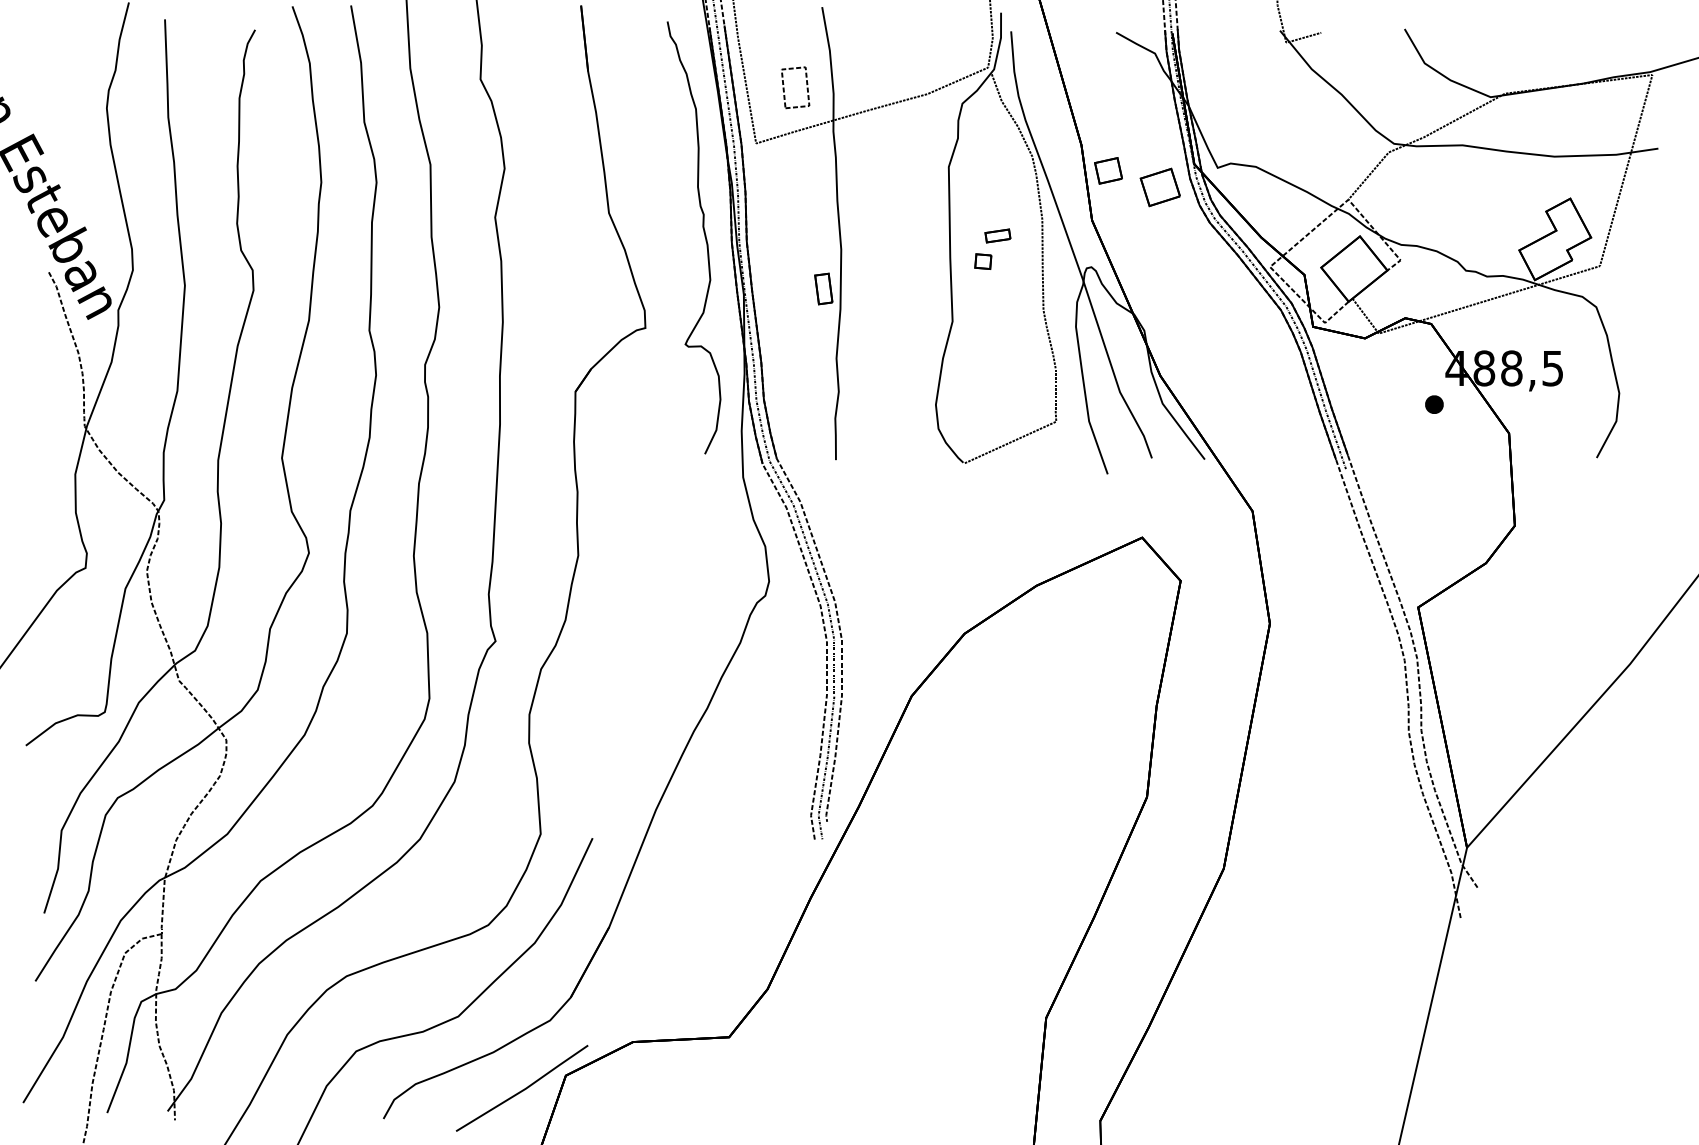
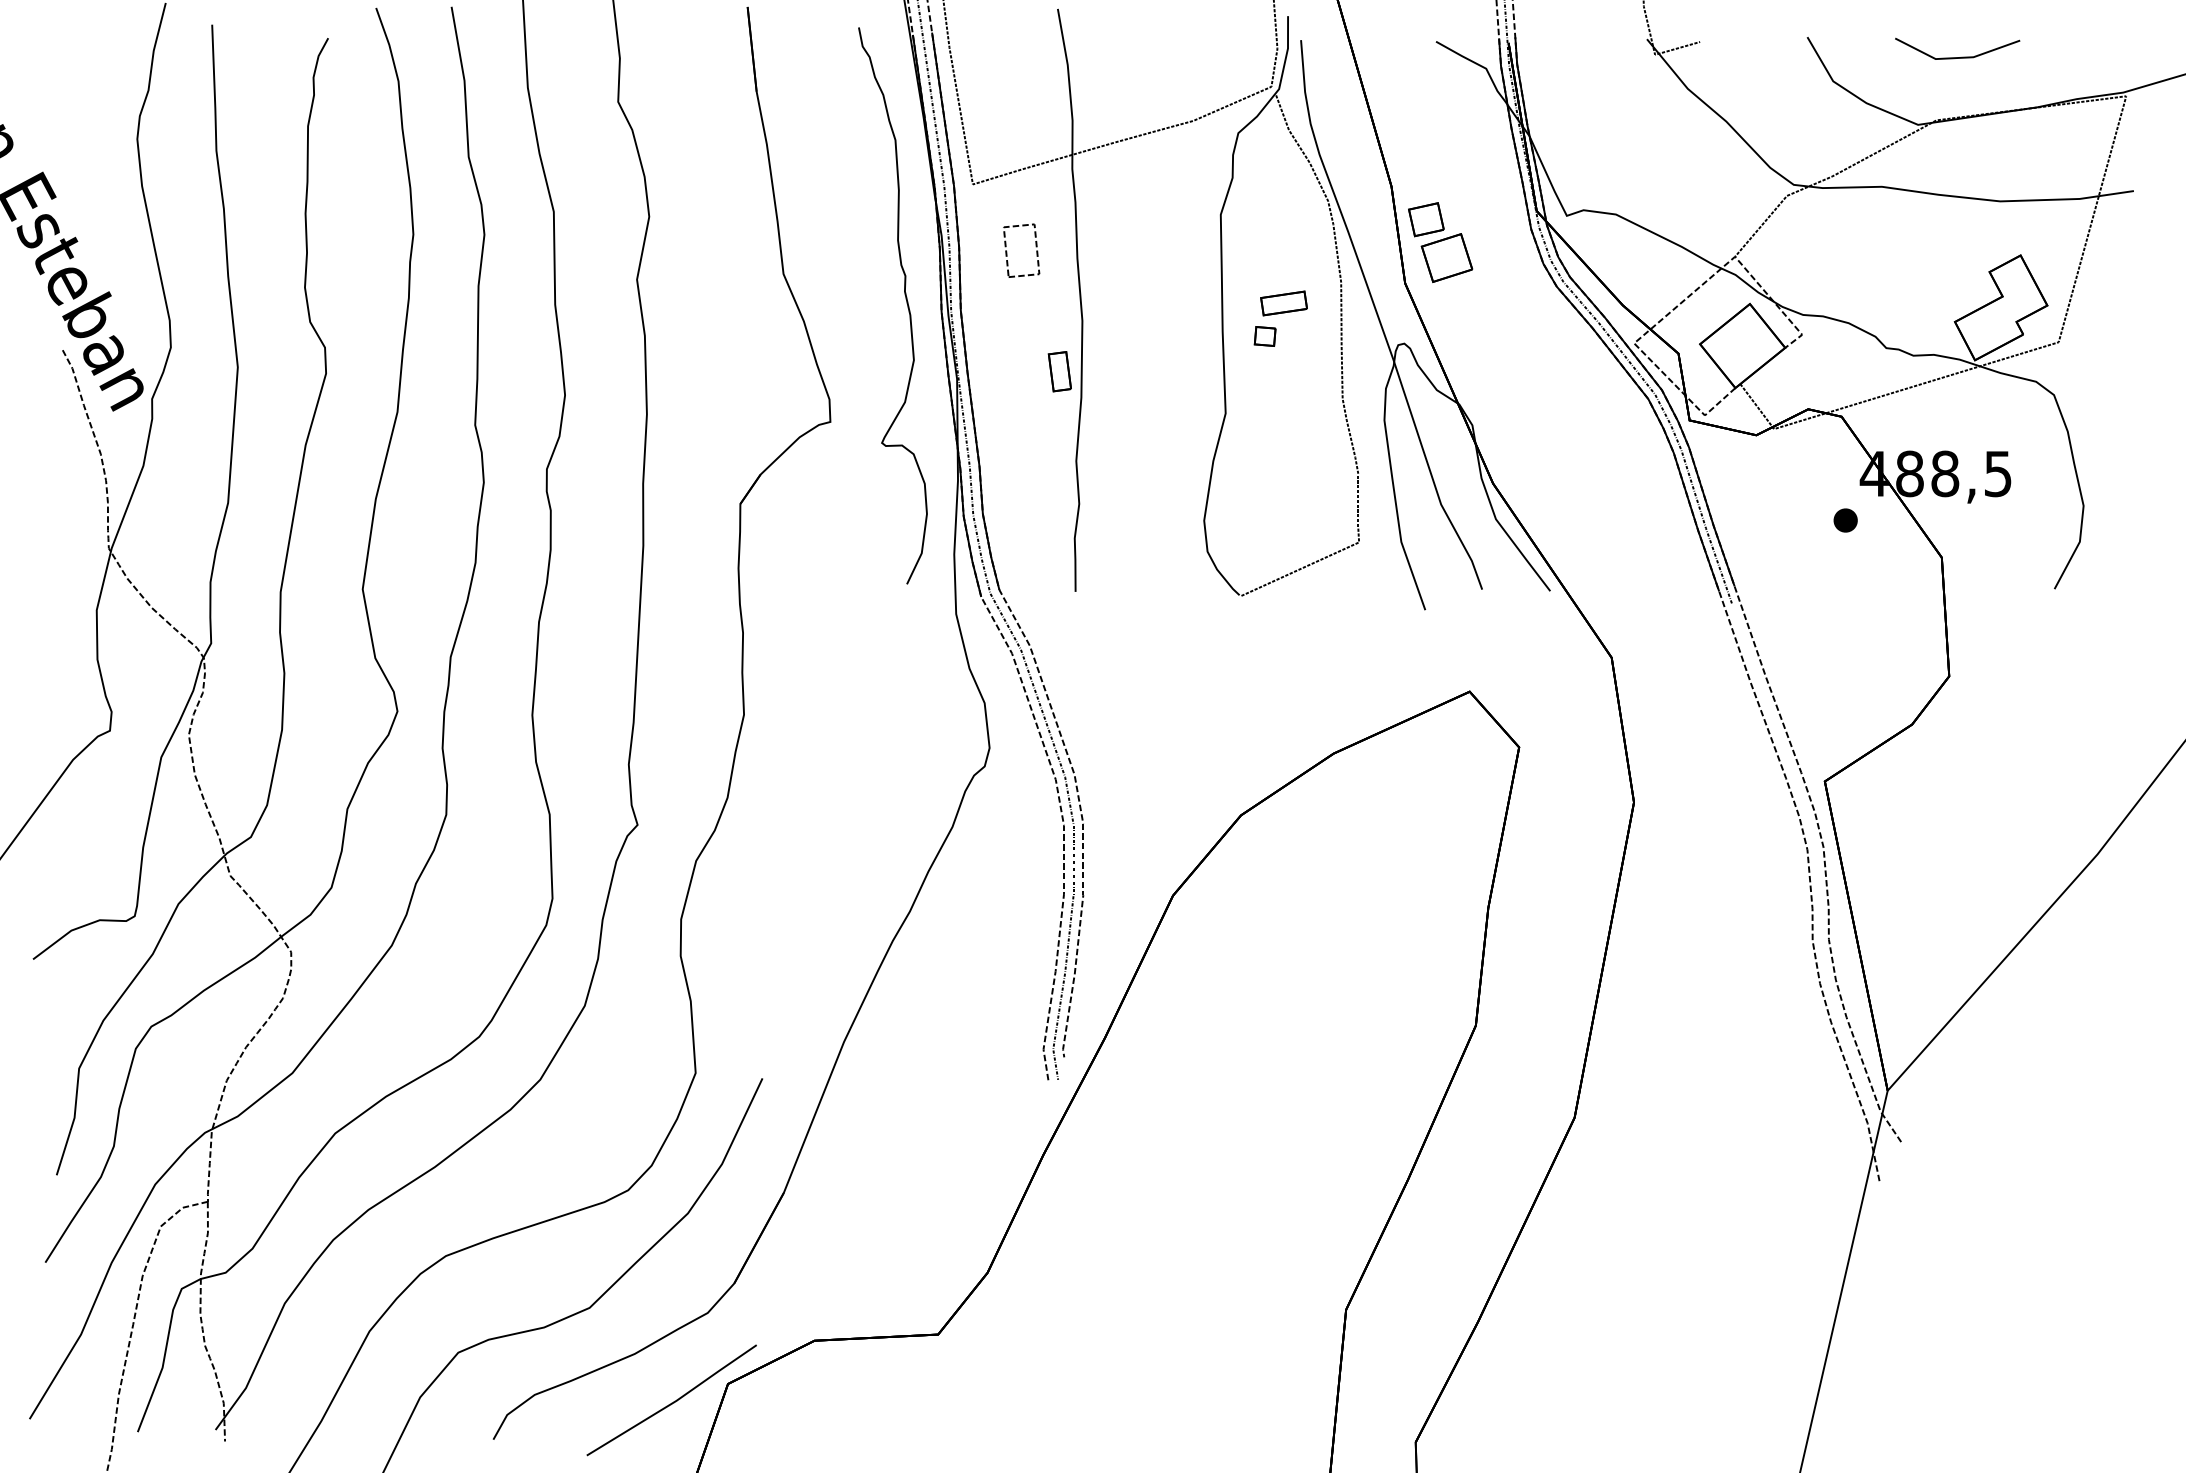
line: (1524, 44) -> (1961, 56), added
part: (784, 88) -> (1007, 251), moved
part: (1159, 187) -> (1446, 257), moved
part: (997, 236) -> (1283, 303), size x1.43

